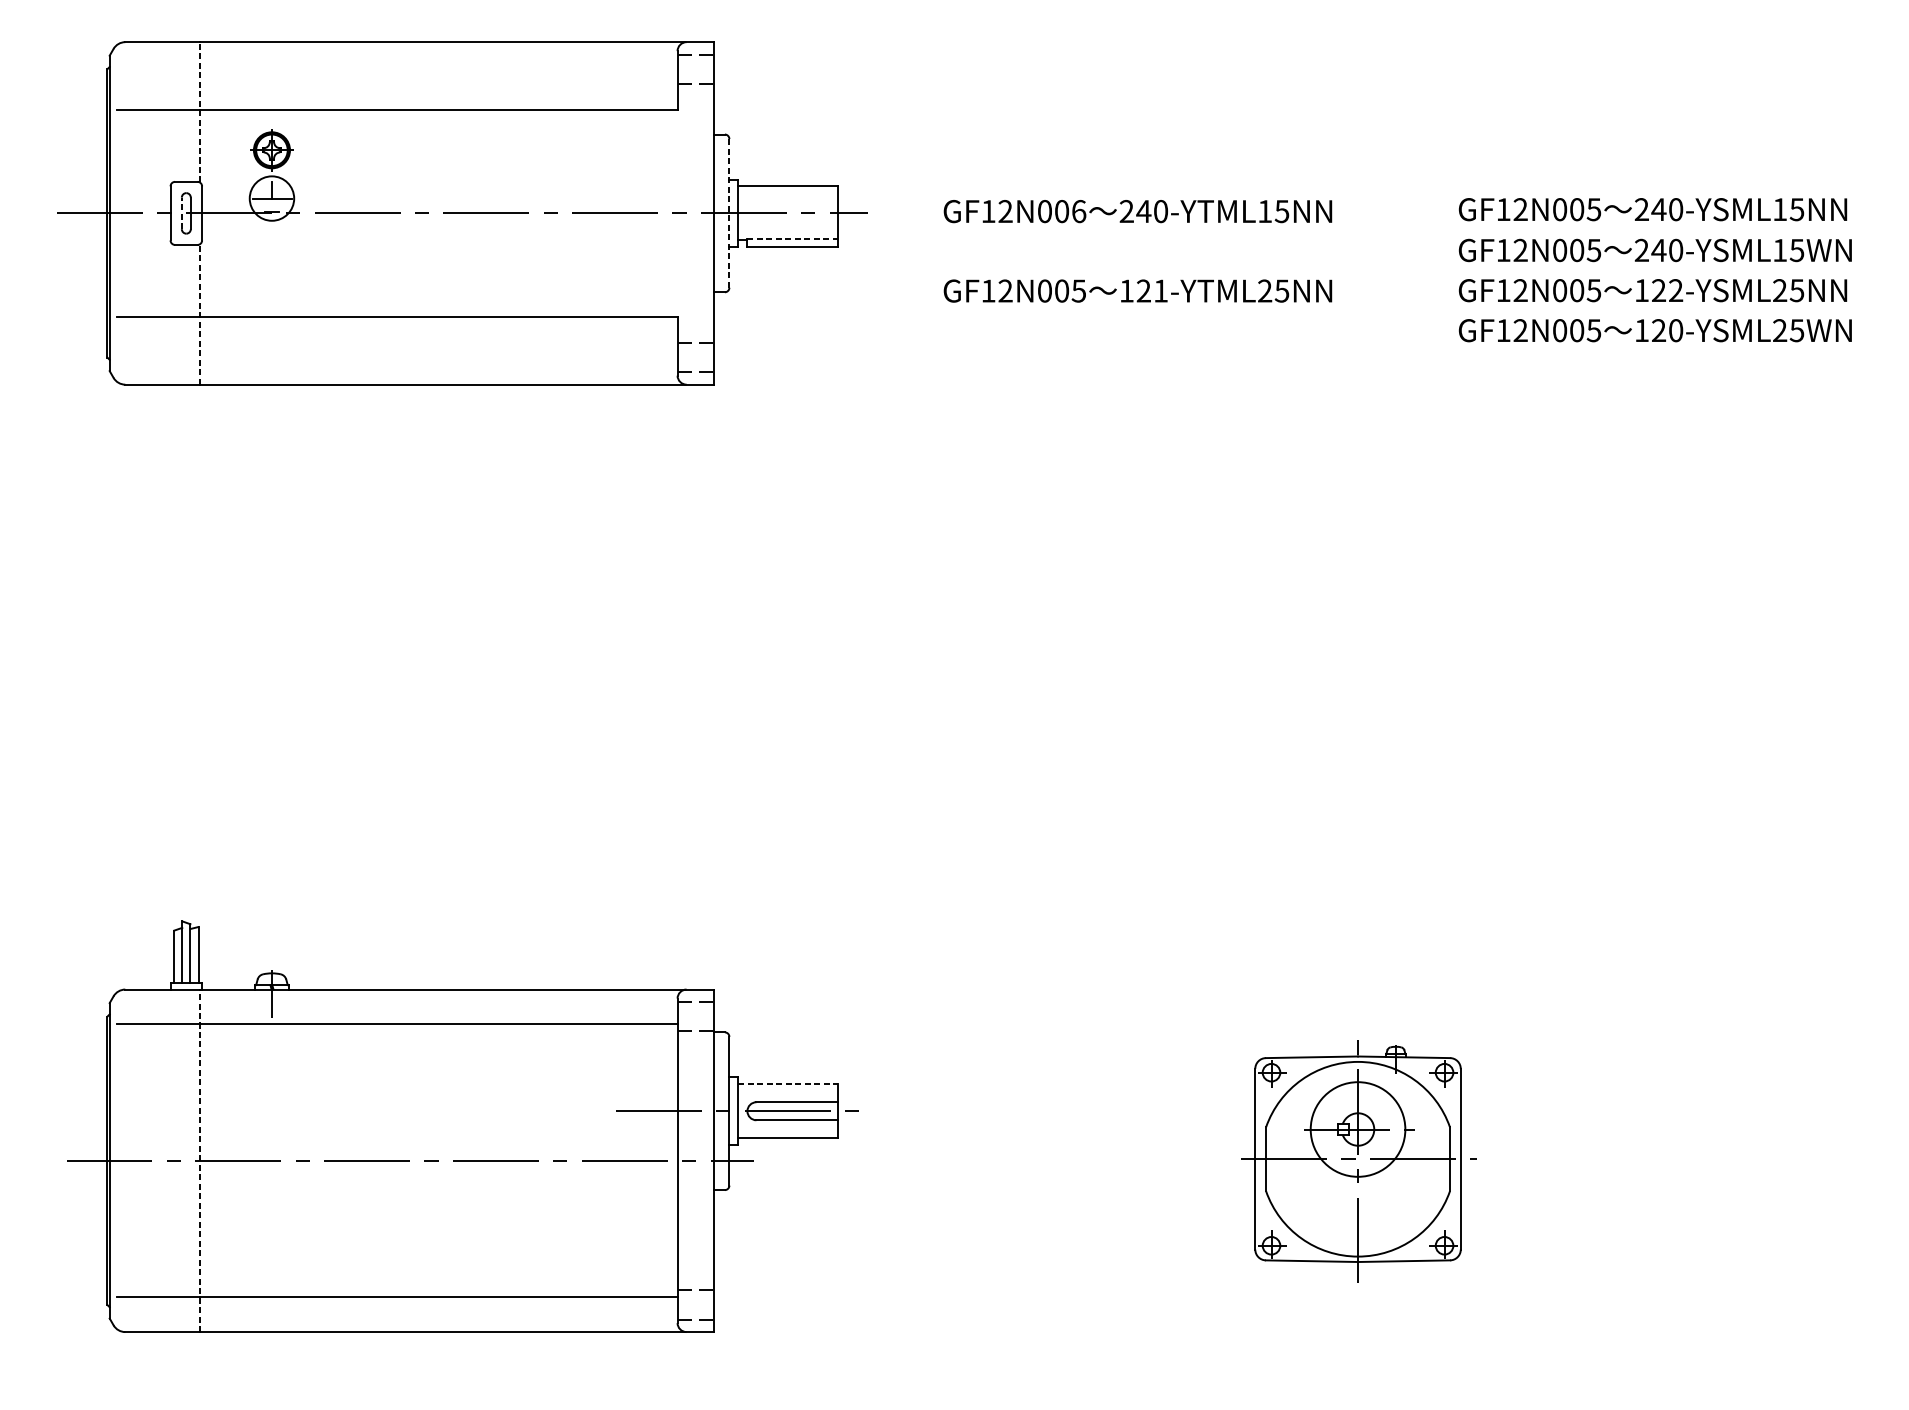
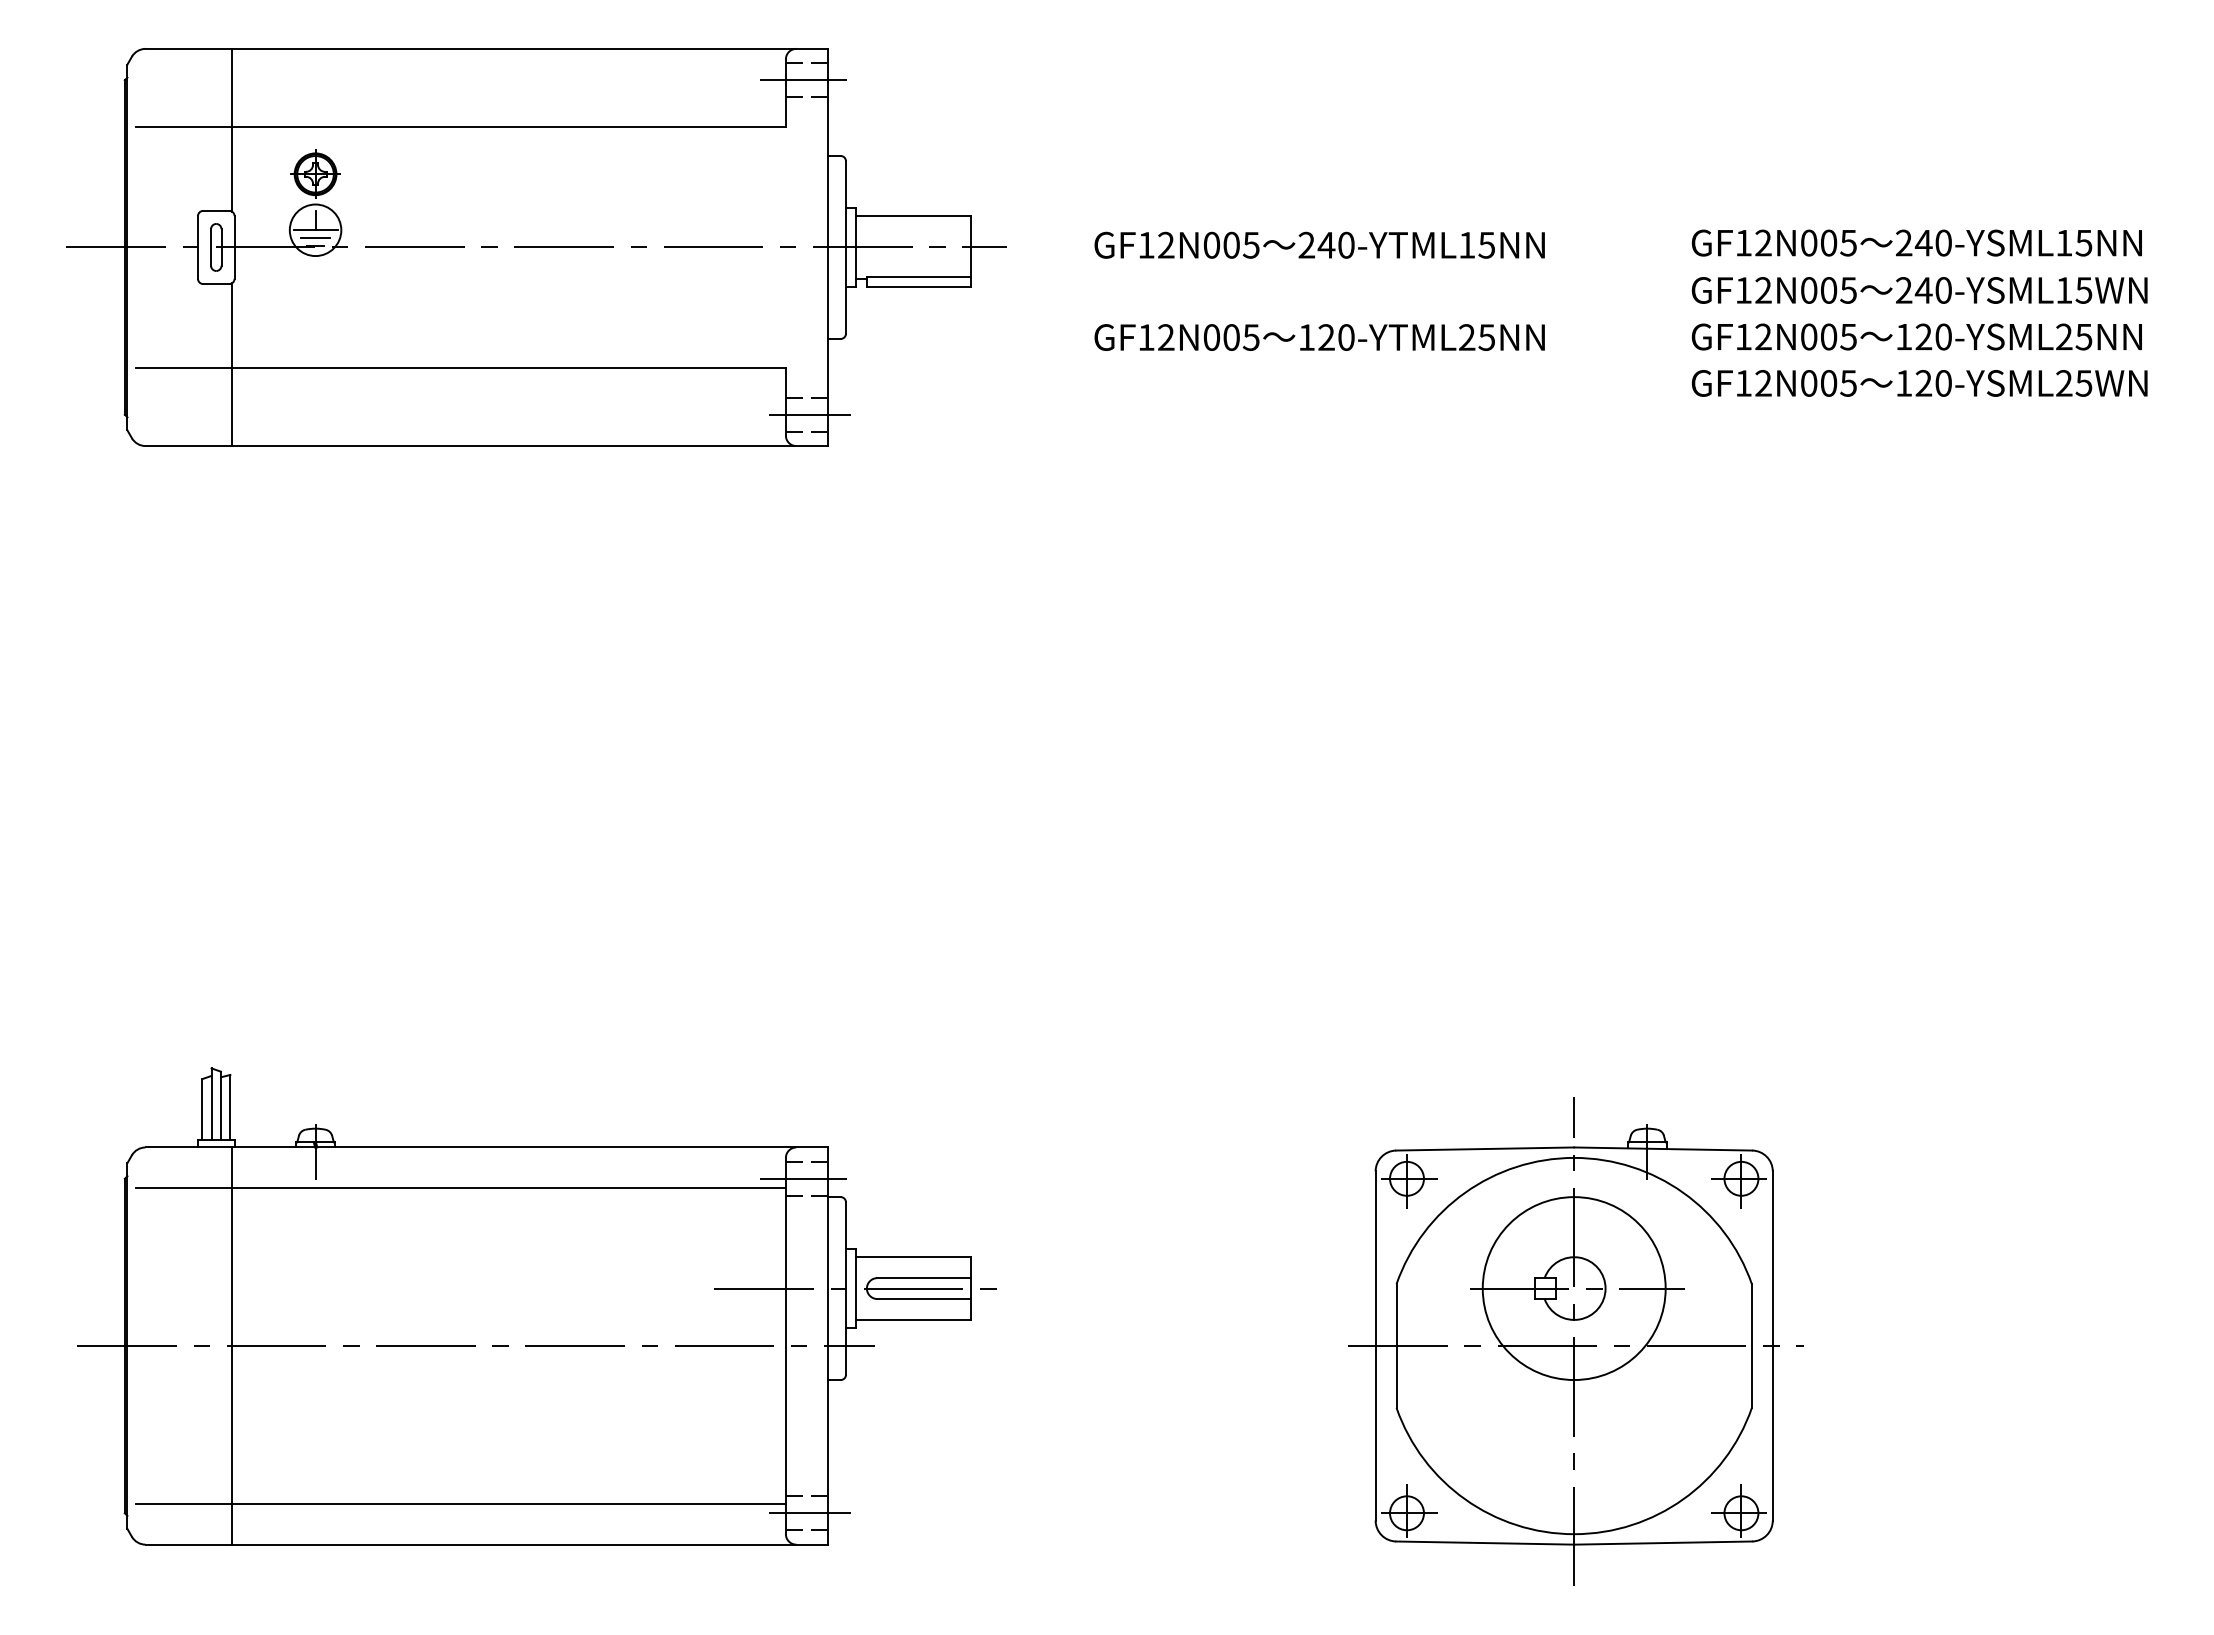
line: (692, 69) -> (803, 80), added
line: (199, 111) -> (231, 129), dashed -> solid
line: (271, 205) -> (315, 238), added
text: (1078, 210) -> (1250, 244), GF12N006 -> GF12N005
line: (182, 212) -> (211, 246), dashed -> solid
line: (729, 212) -> (846, 246), dashed -> solid
line: (792, 239) -> (919, 277), dashed -> solid
text: (1675, 290) -> (1943, 336), 122-YSML25NN -> 120-YSML25NN
text: (1161, 291) -> (1346, 337), 121-YTML25NN -> 120-YTML25NN
line: (199, 314) -> (231, 364), dashed -> solid
line: (697, 357) -> (809, 414), added
line: (692, 1016) -> (803, 1178), added
line: (788, 1084) -> (914, 1257), dashed -> solid
part: (1358, 1156) -> (1575, 1341), size x1.67
line: (199, 1161) -> (231, 1346), dashed -> solid
line: (697, 1305) -> (809, 1513), added

